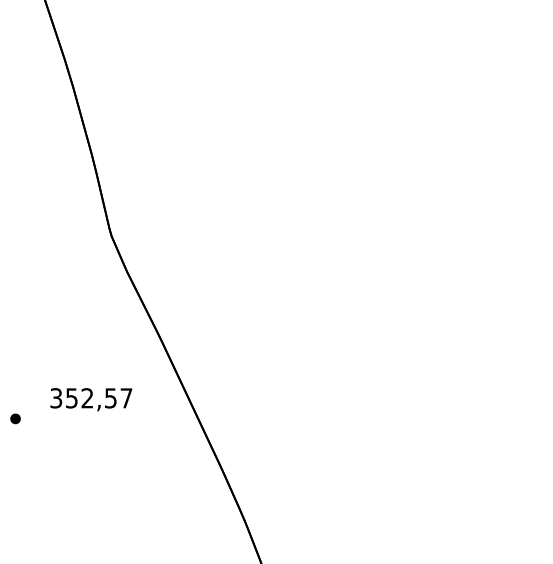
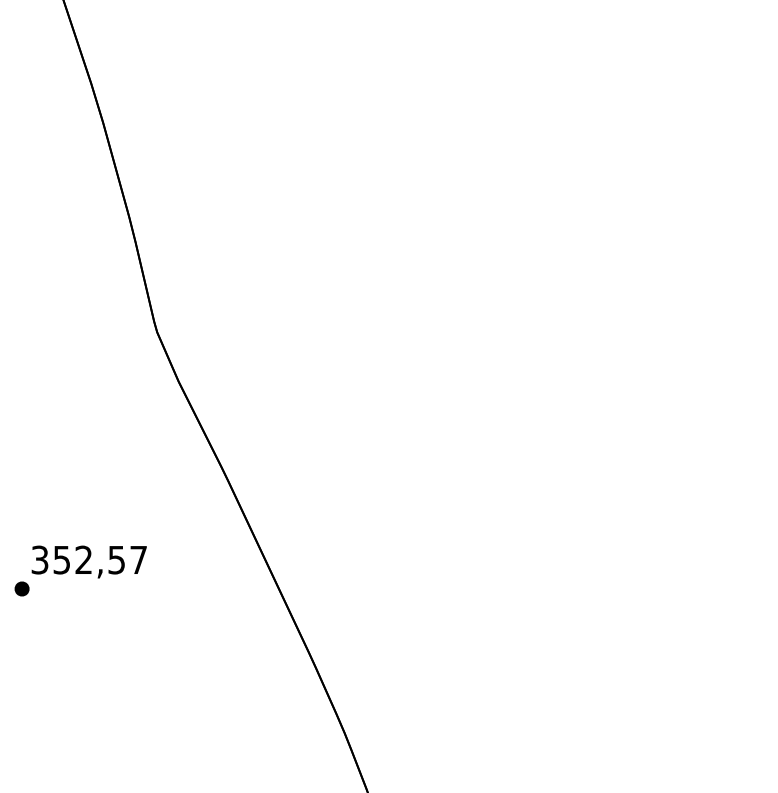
text: (91, 399) -> (89, 561), moved

